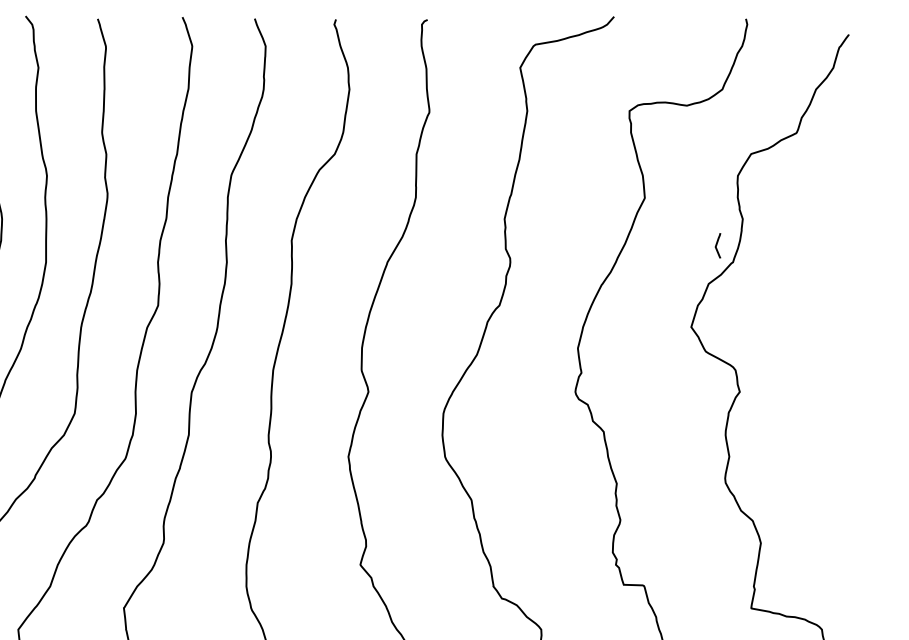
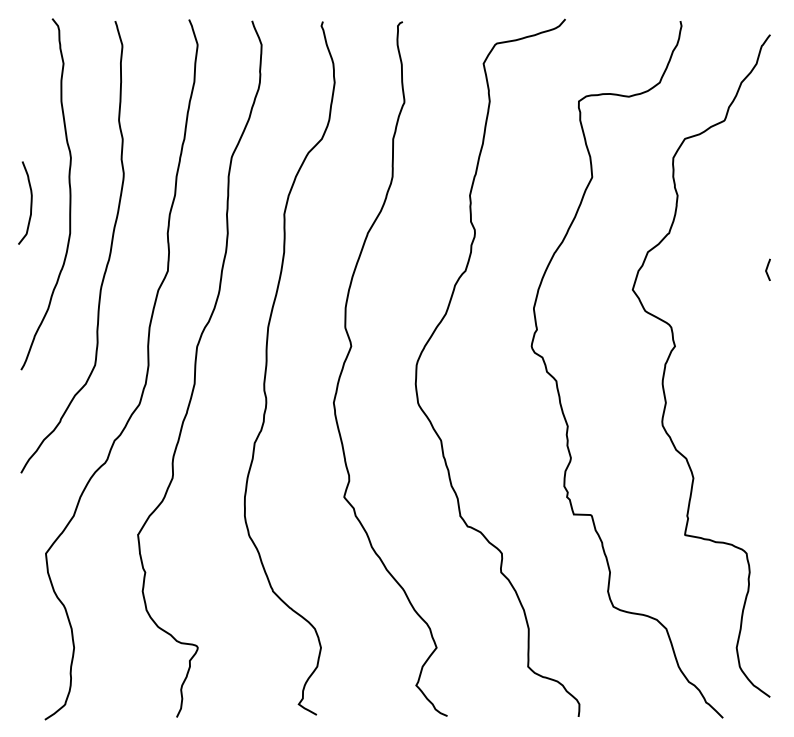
curve: (717, 245) -> (767, 269), moved

